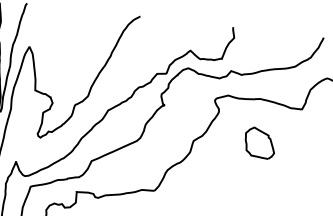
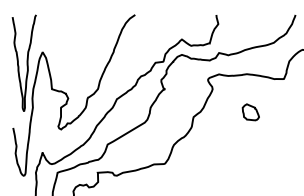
part: (259, 143) -> (250, 112), size x0.62

